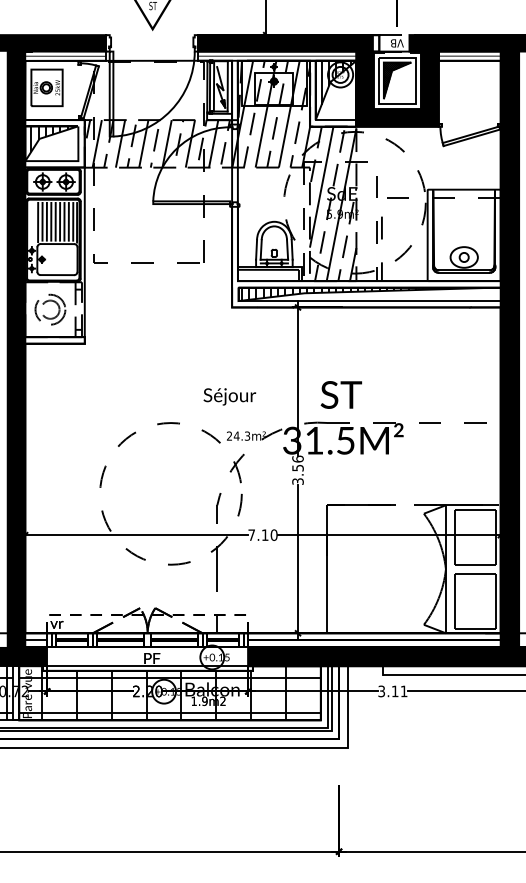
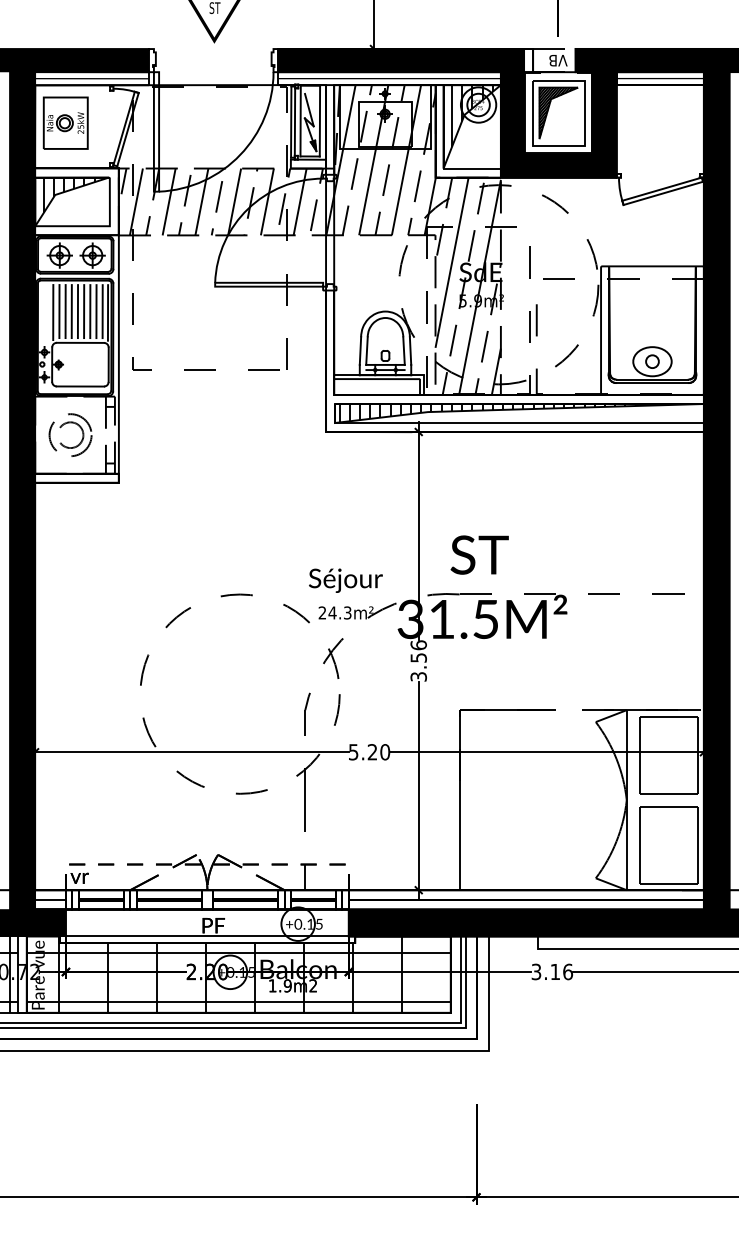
text: (229, 396) -> (345, 580), moved
text: (258, 535) -> (363, 752), 7.10 -> 5.20
text: (404, 691) -> (568, 971), 3.11 -> 3.16

